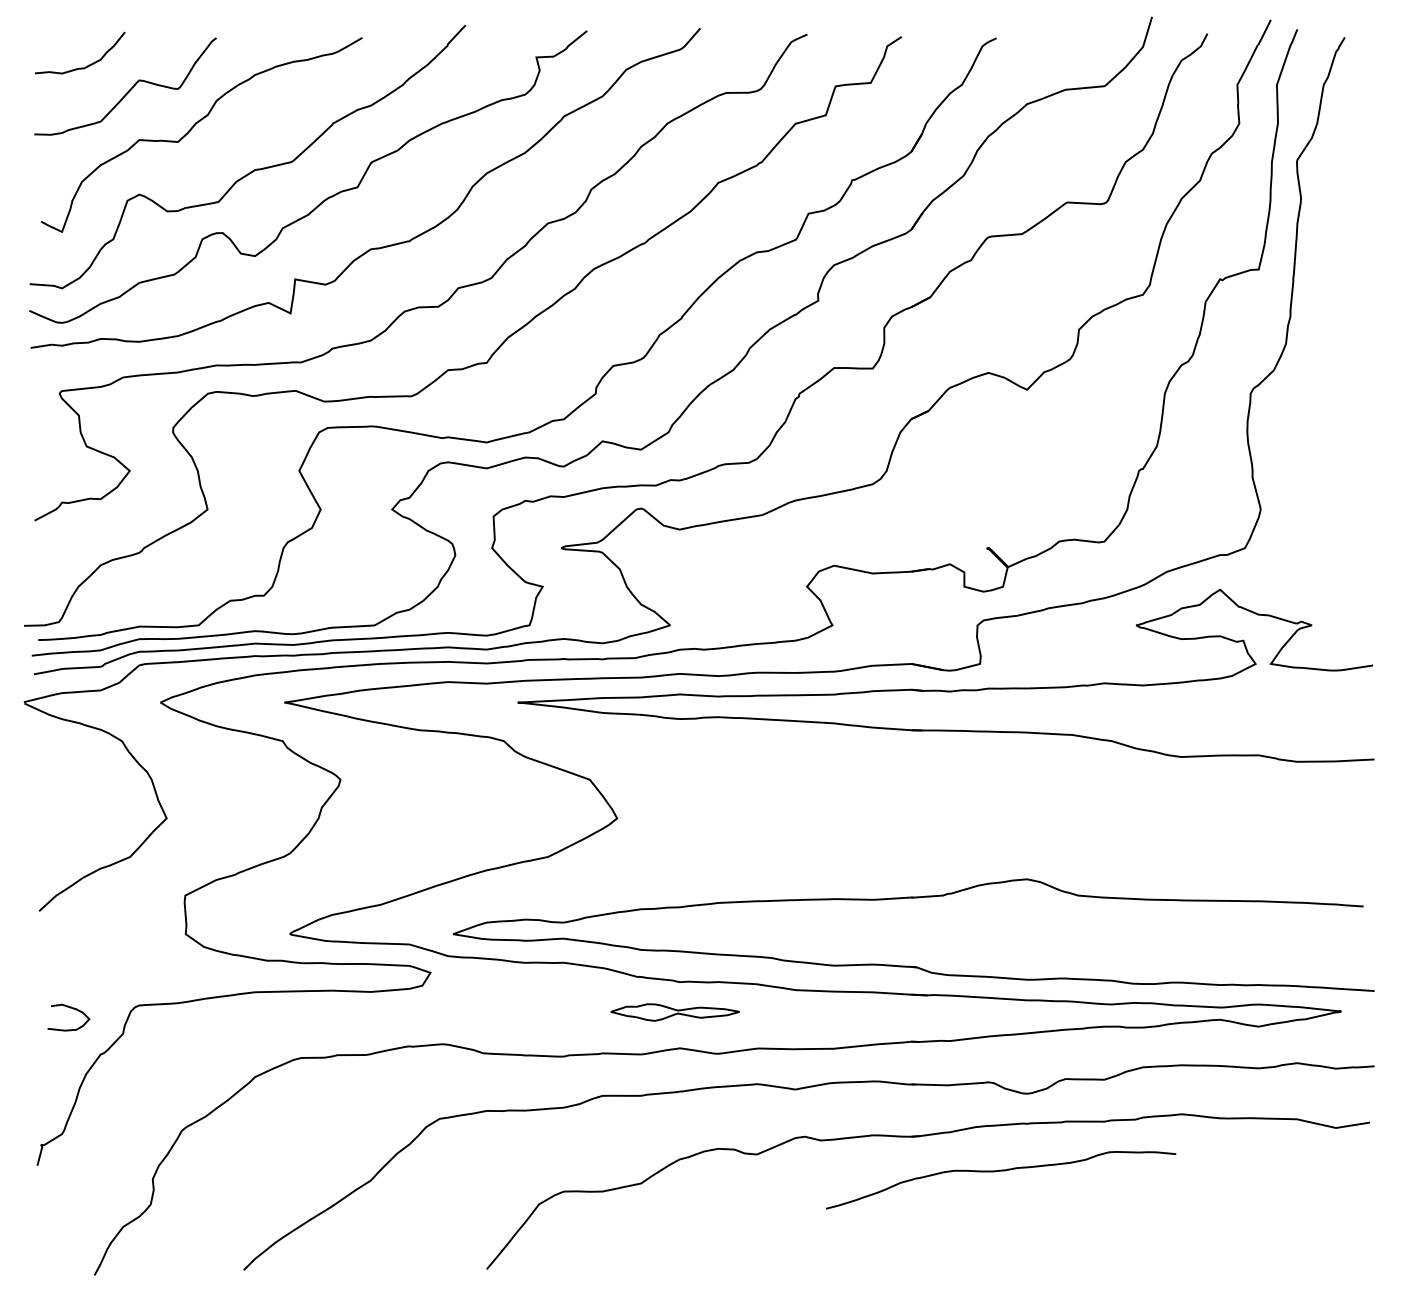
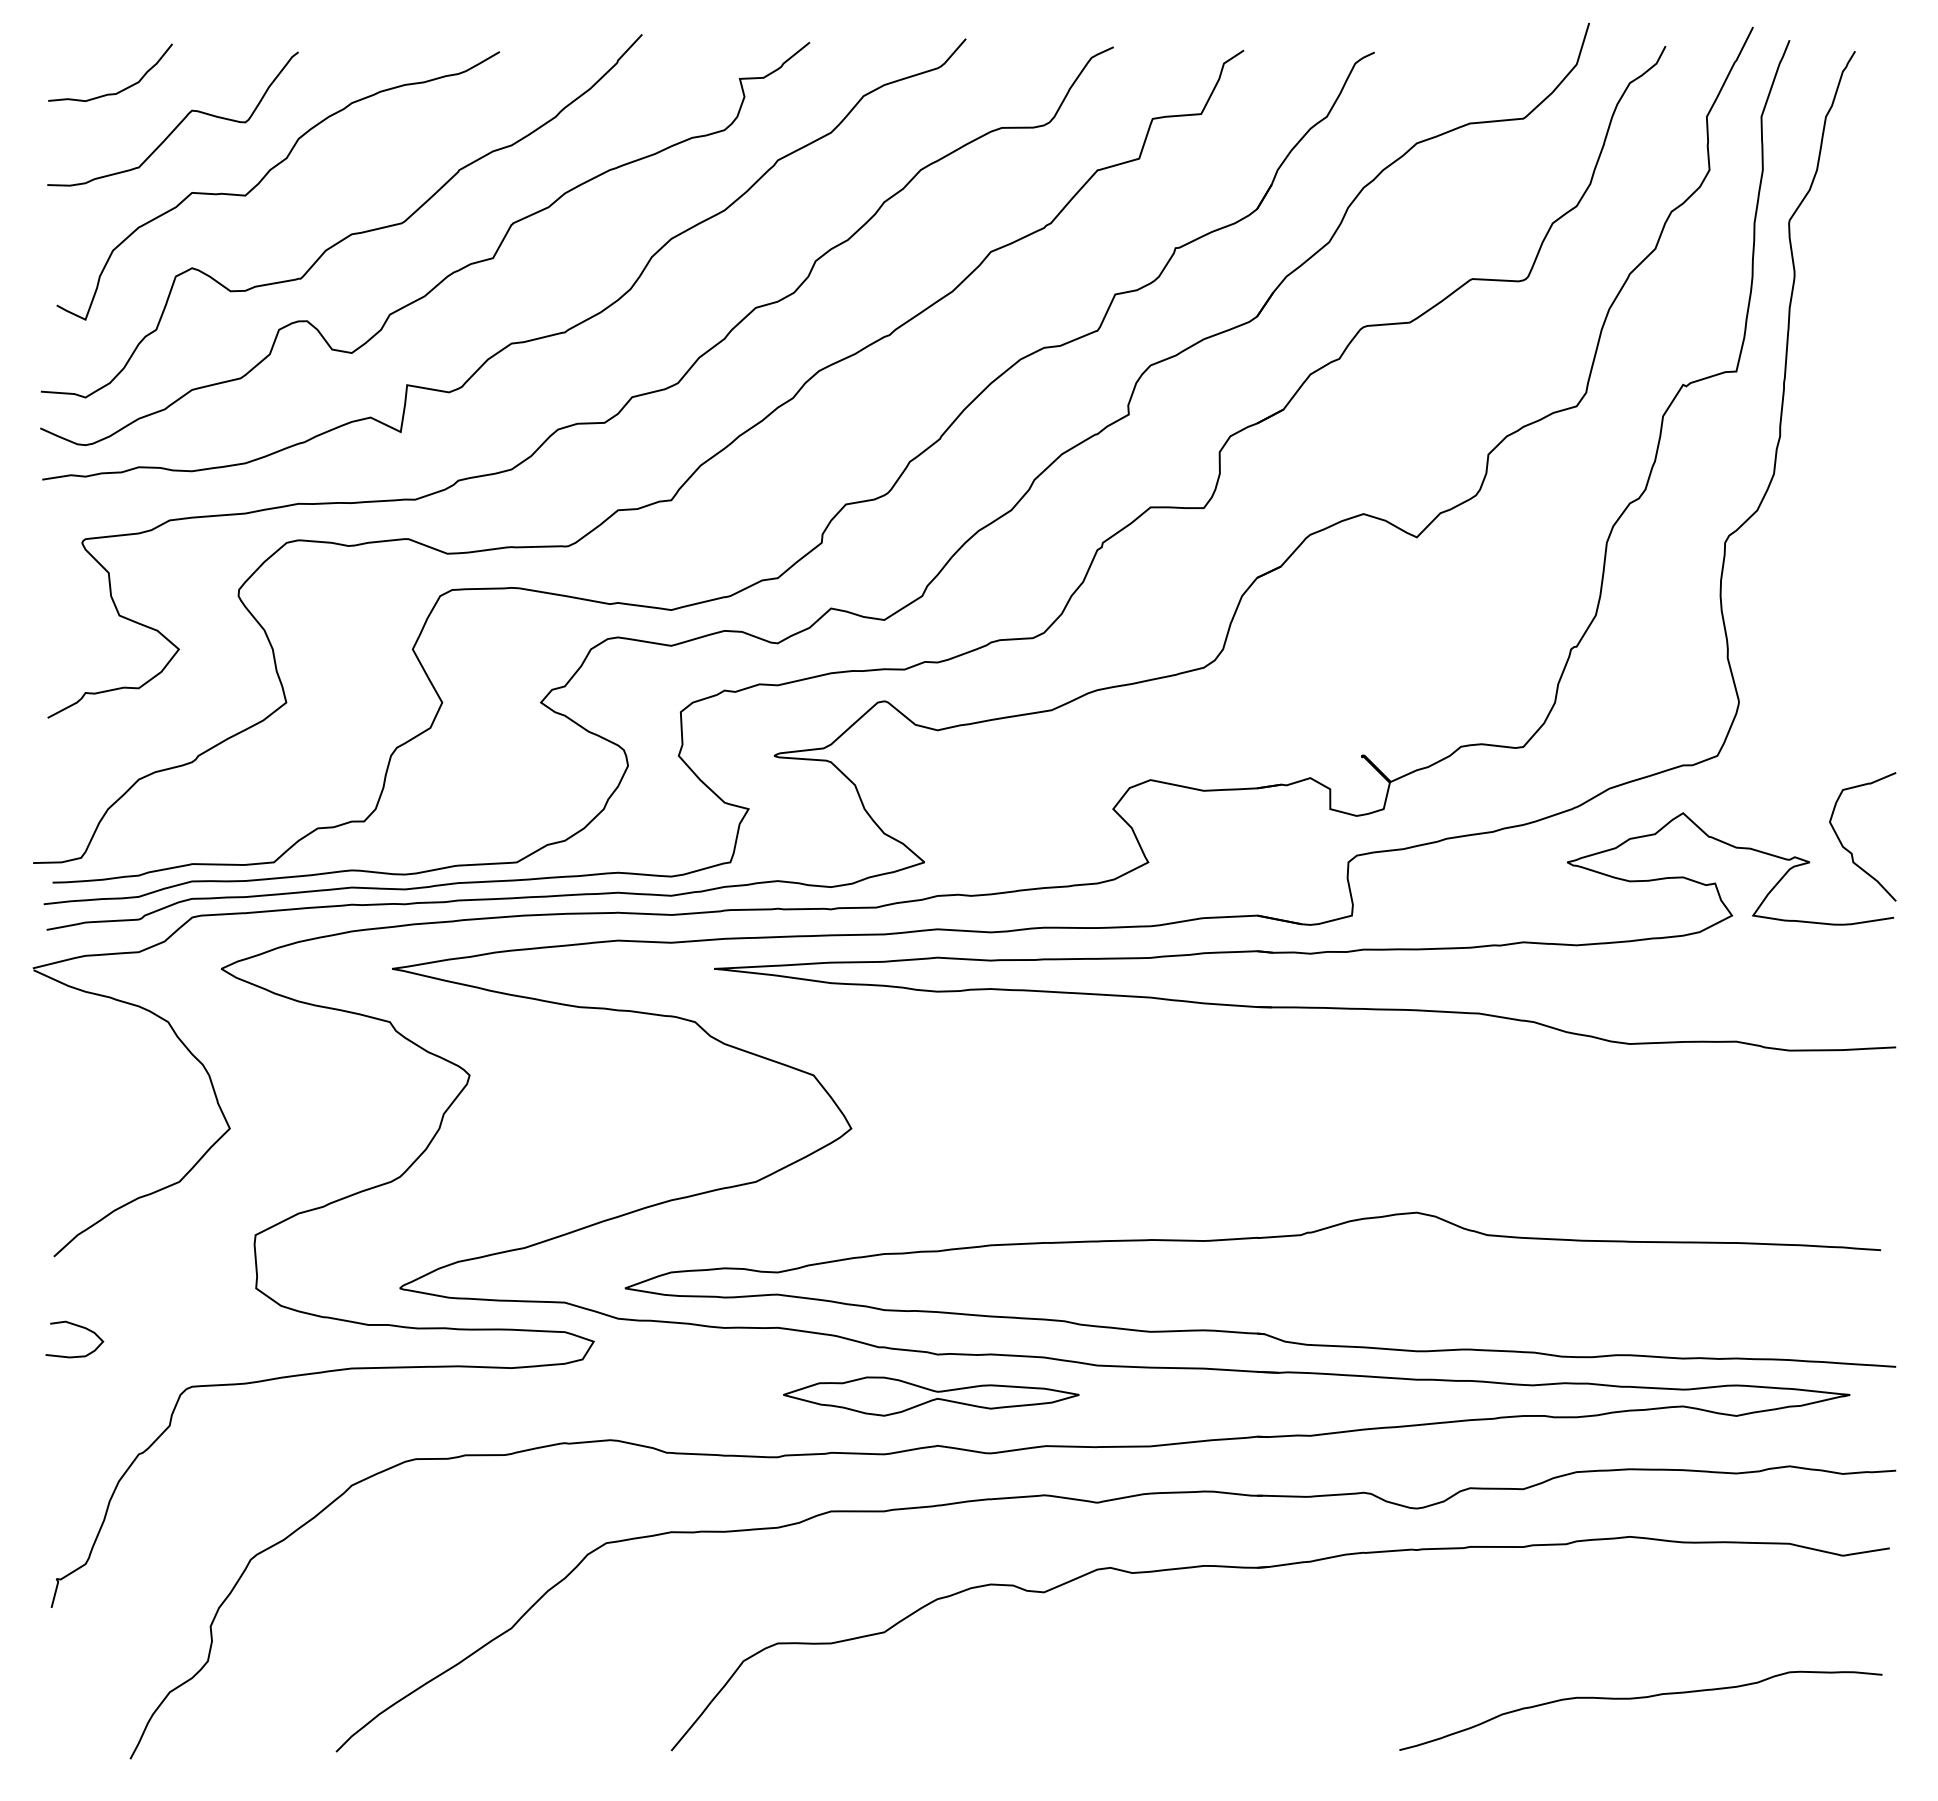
curve: (1340, 616) -> (1848, 849), added
curve: (72, 1008) -> (79, 1327), moved
part: (675, 1012) -> (931, 1396), size x1.67
curve: (1000, 1171) -> (1640, 1698), moved

